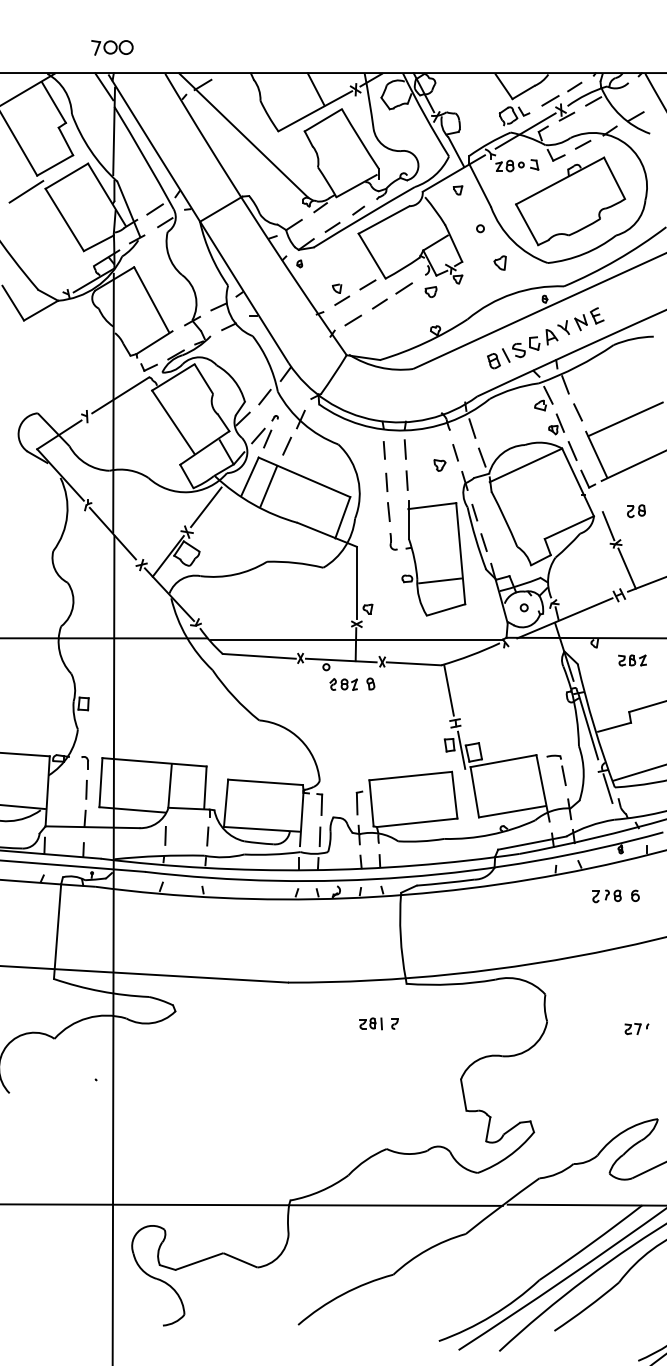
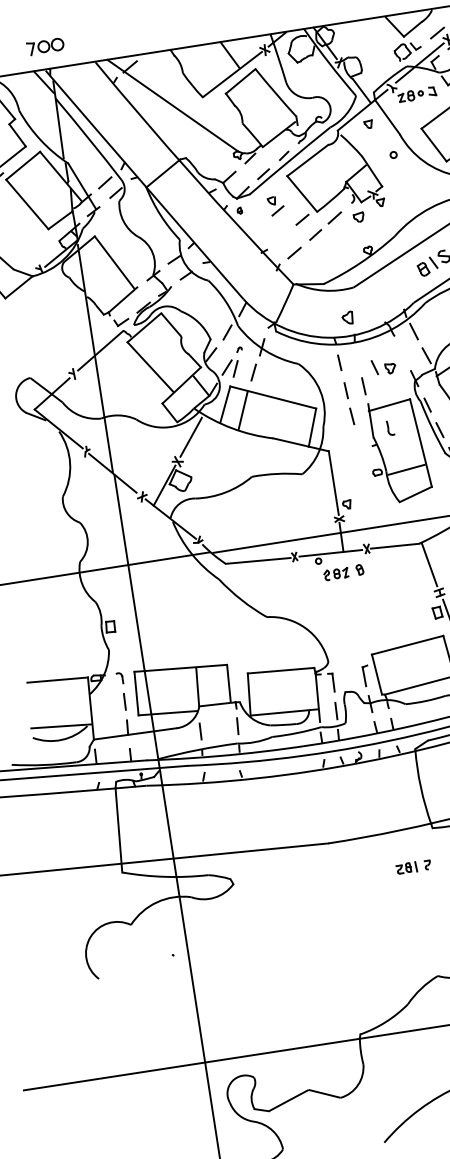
part: (499, 262) -> (347, 317), moved
part: (341, 294) -> (276, 205), moved
line: (404, 449) -> (357, 359), removed
line: (455, 452) -> (374, 367), moved
part: (393, 541) -> (390, 427), moved

